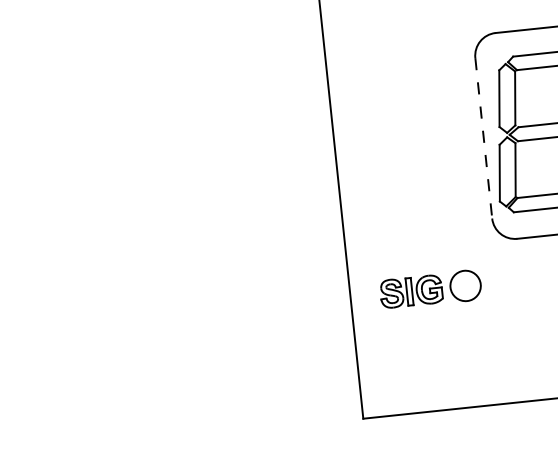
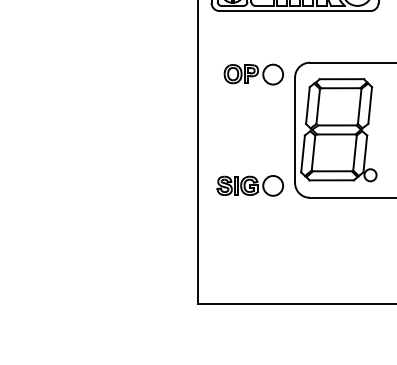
part: (411, 60) -> (253, 74), added
line: (484, 138) -> (295, 130), dashed -> solid
part: (429, 289) -> (249, 185), moved

